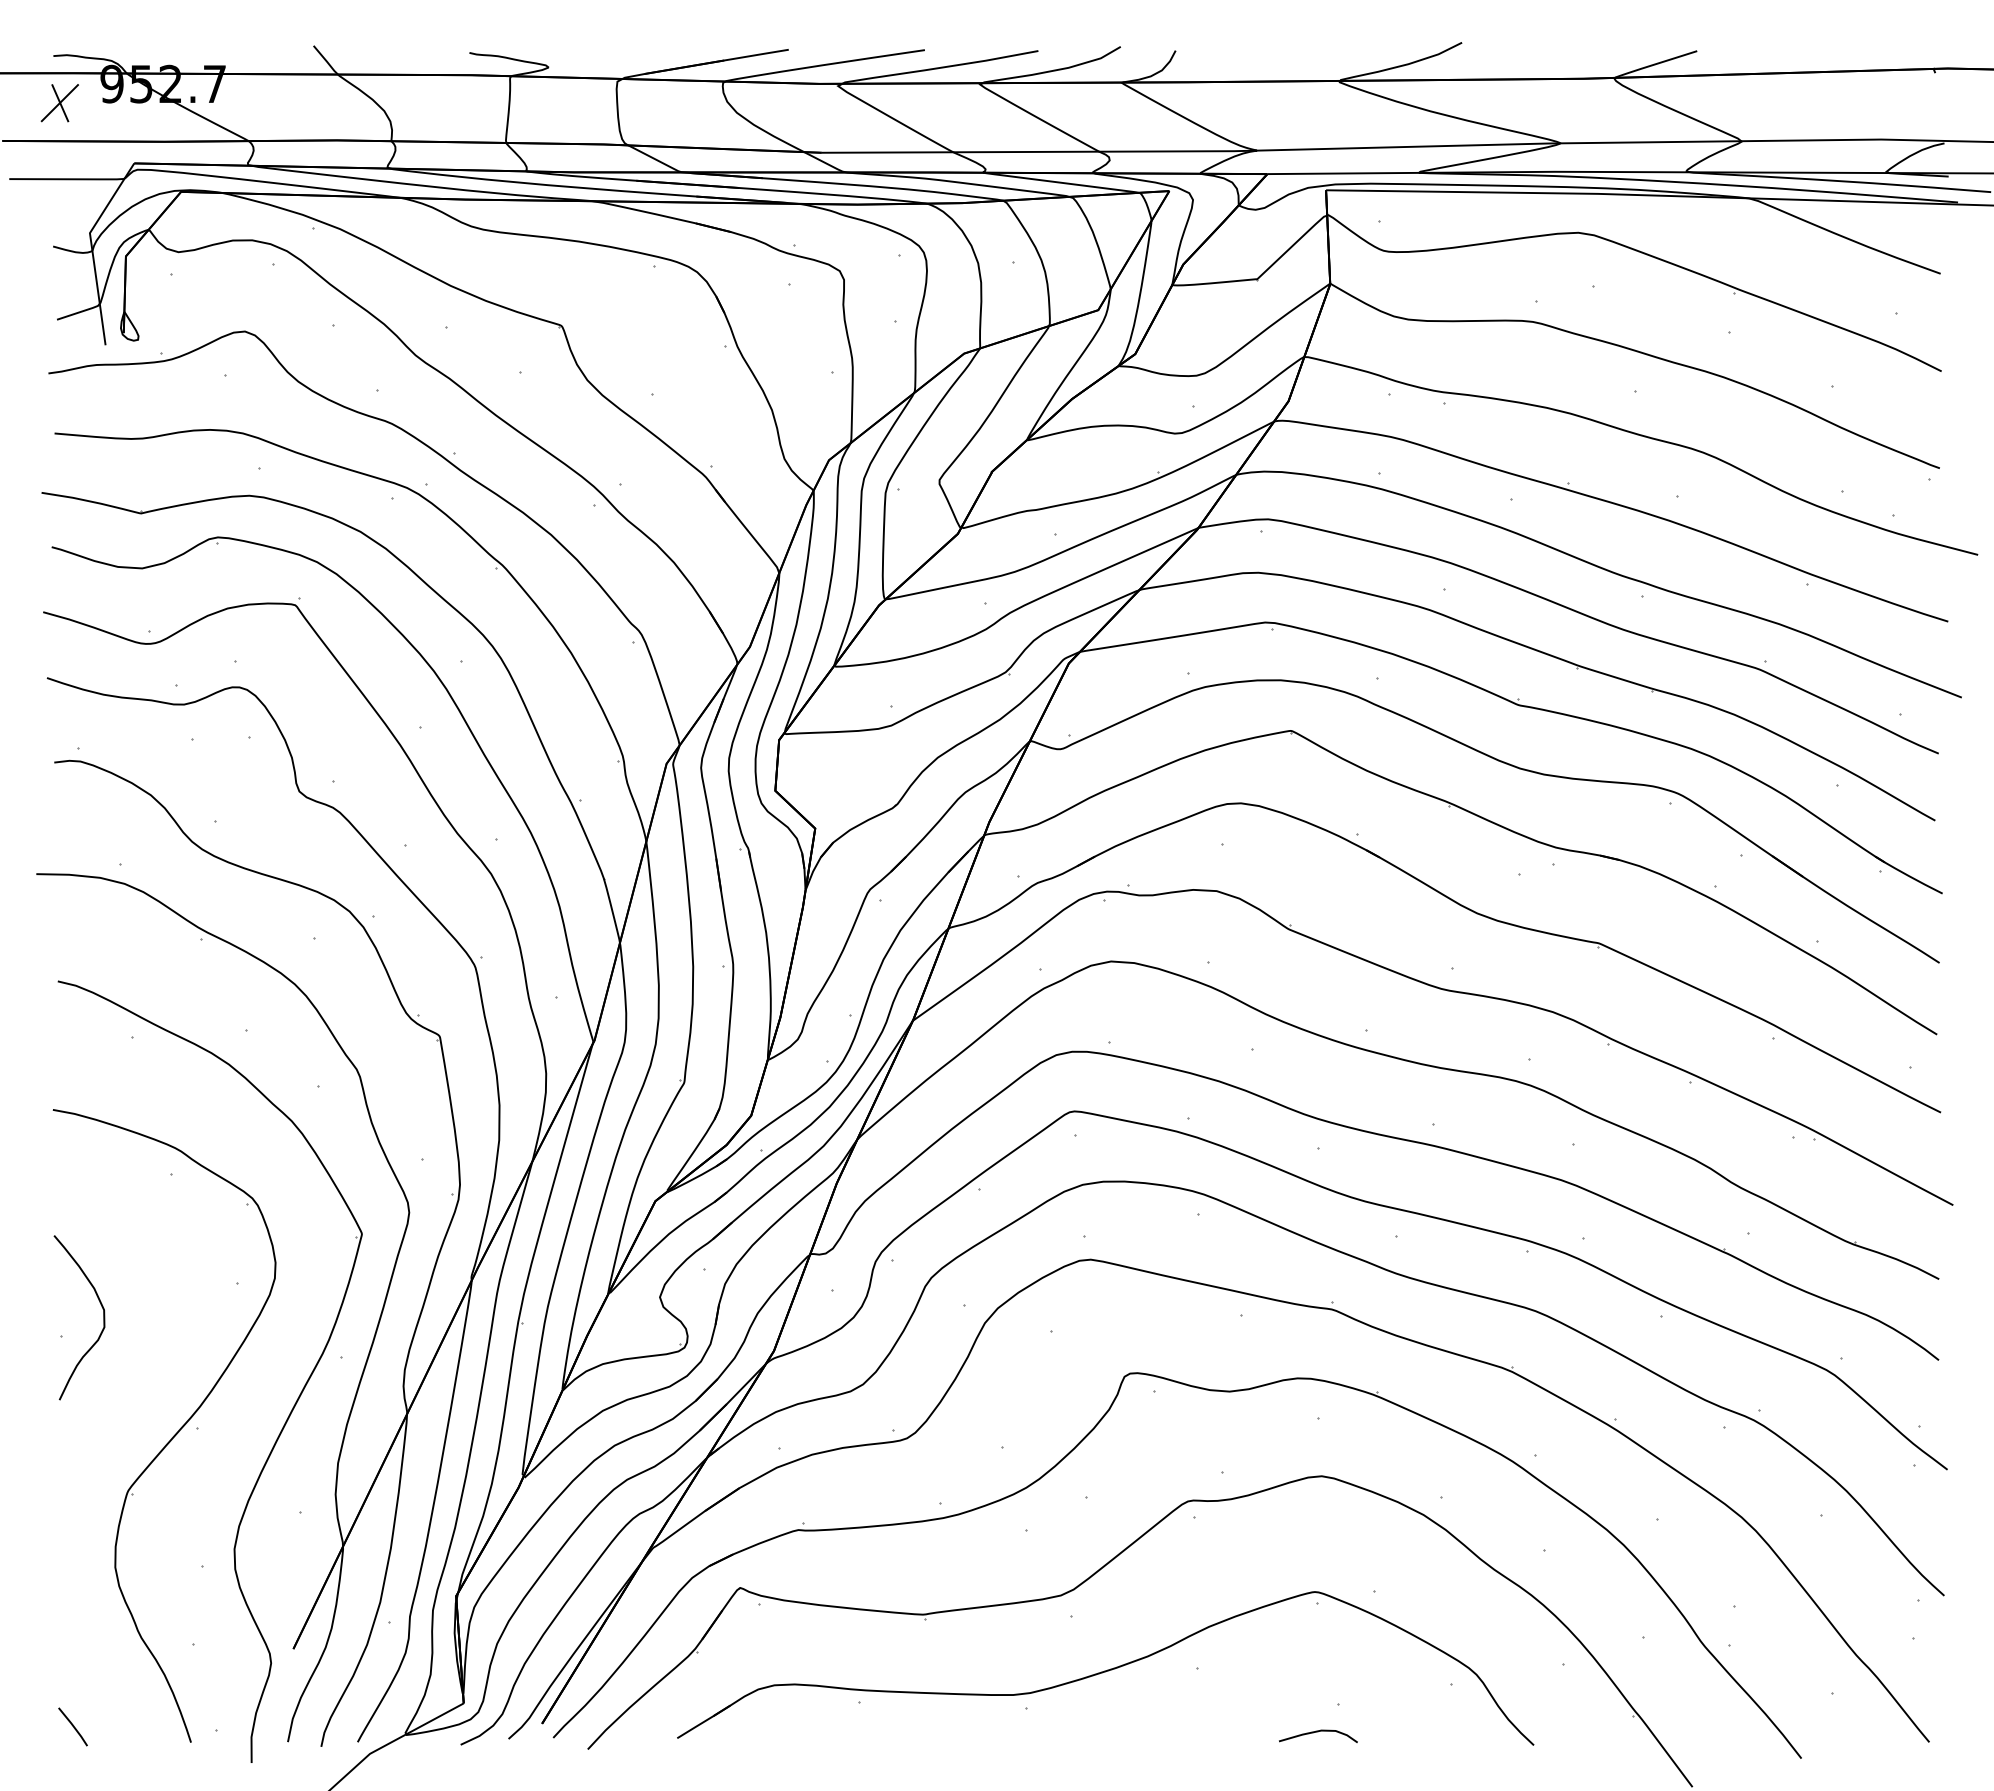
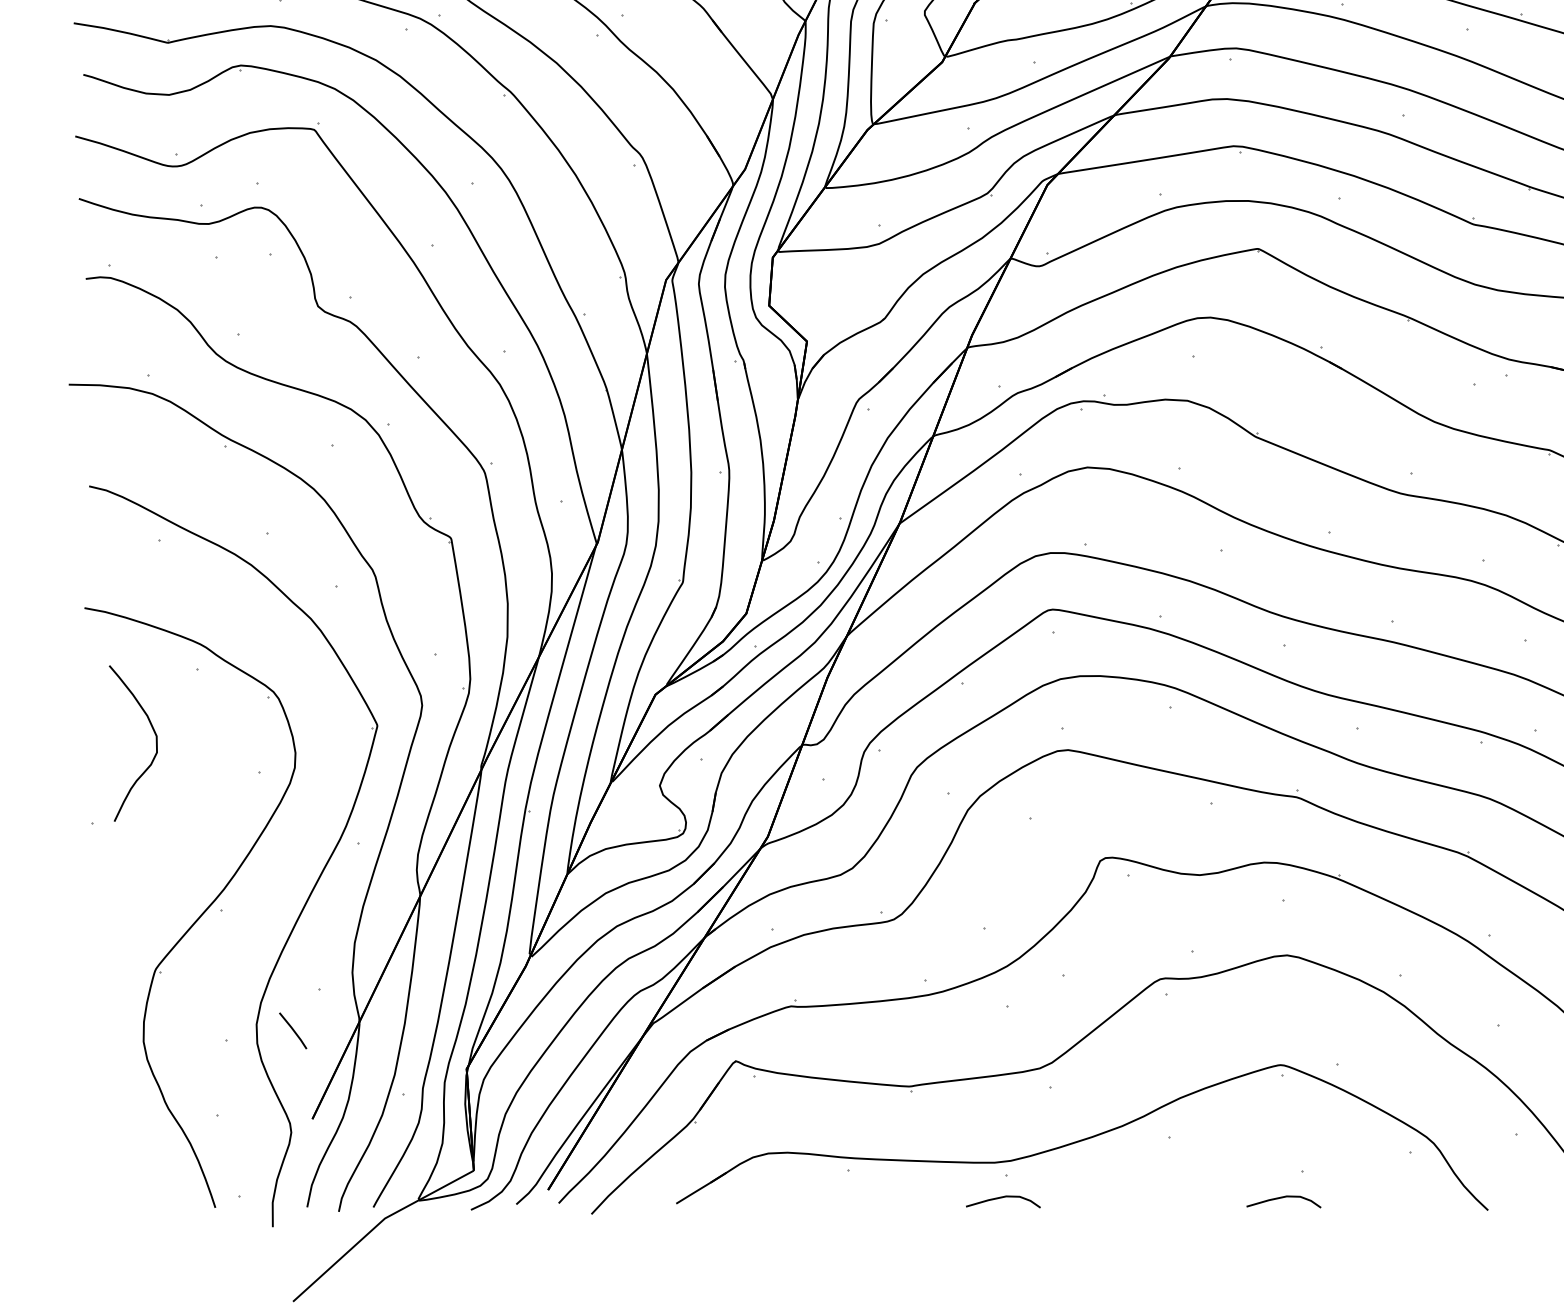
curve: (103, 1317) -> (156, 743), moved
line: (72, 1726) -> (292, 1030), moved
curve: (1022, 1732) -> (1003, 1198), added

